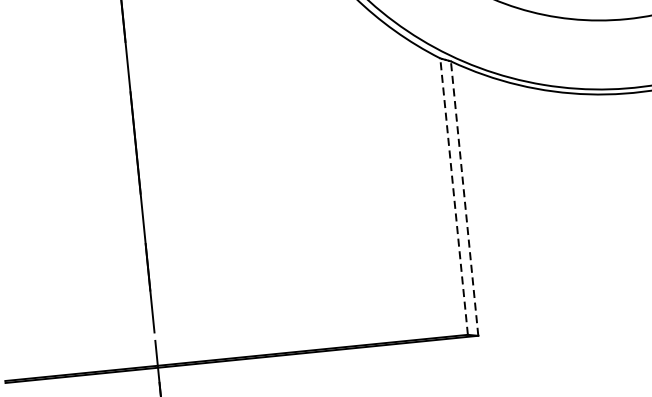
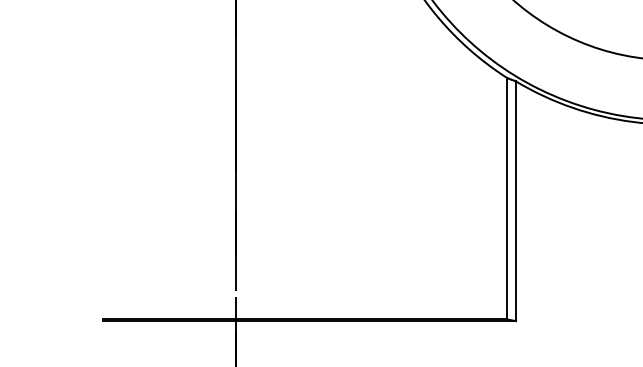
line: (454, 196) -> (507, 198), dashed -> solid
line: (465, 198) -> (516, 201), dashed -> solid

